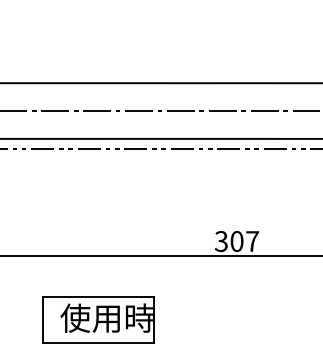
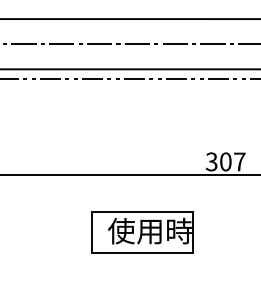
part: (98, 319) -> (142, 232), moved

